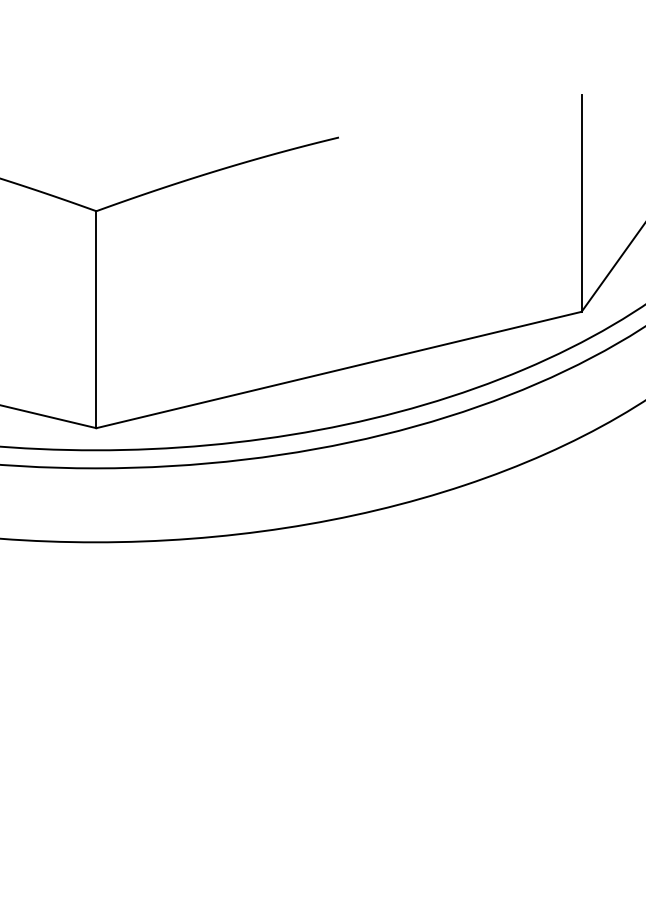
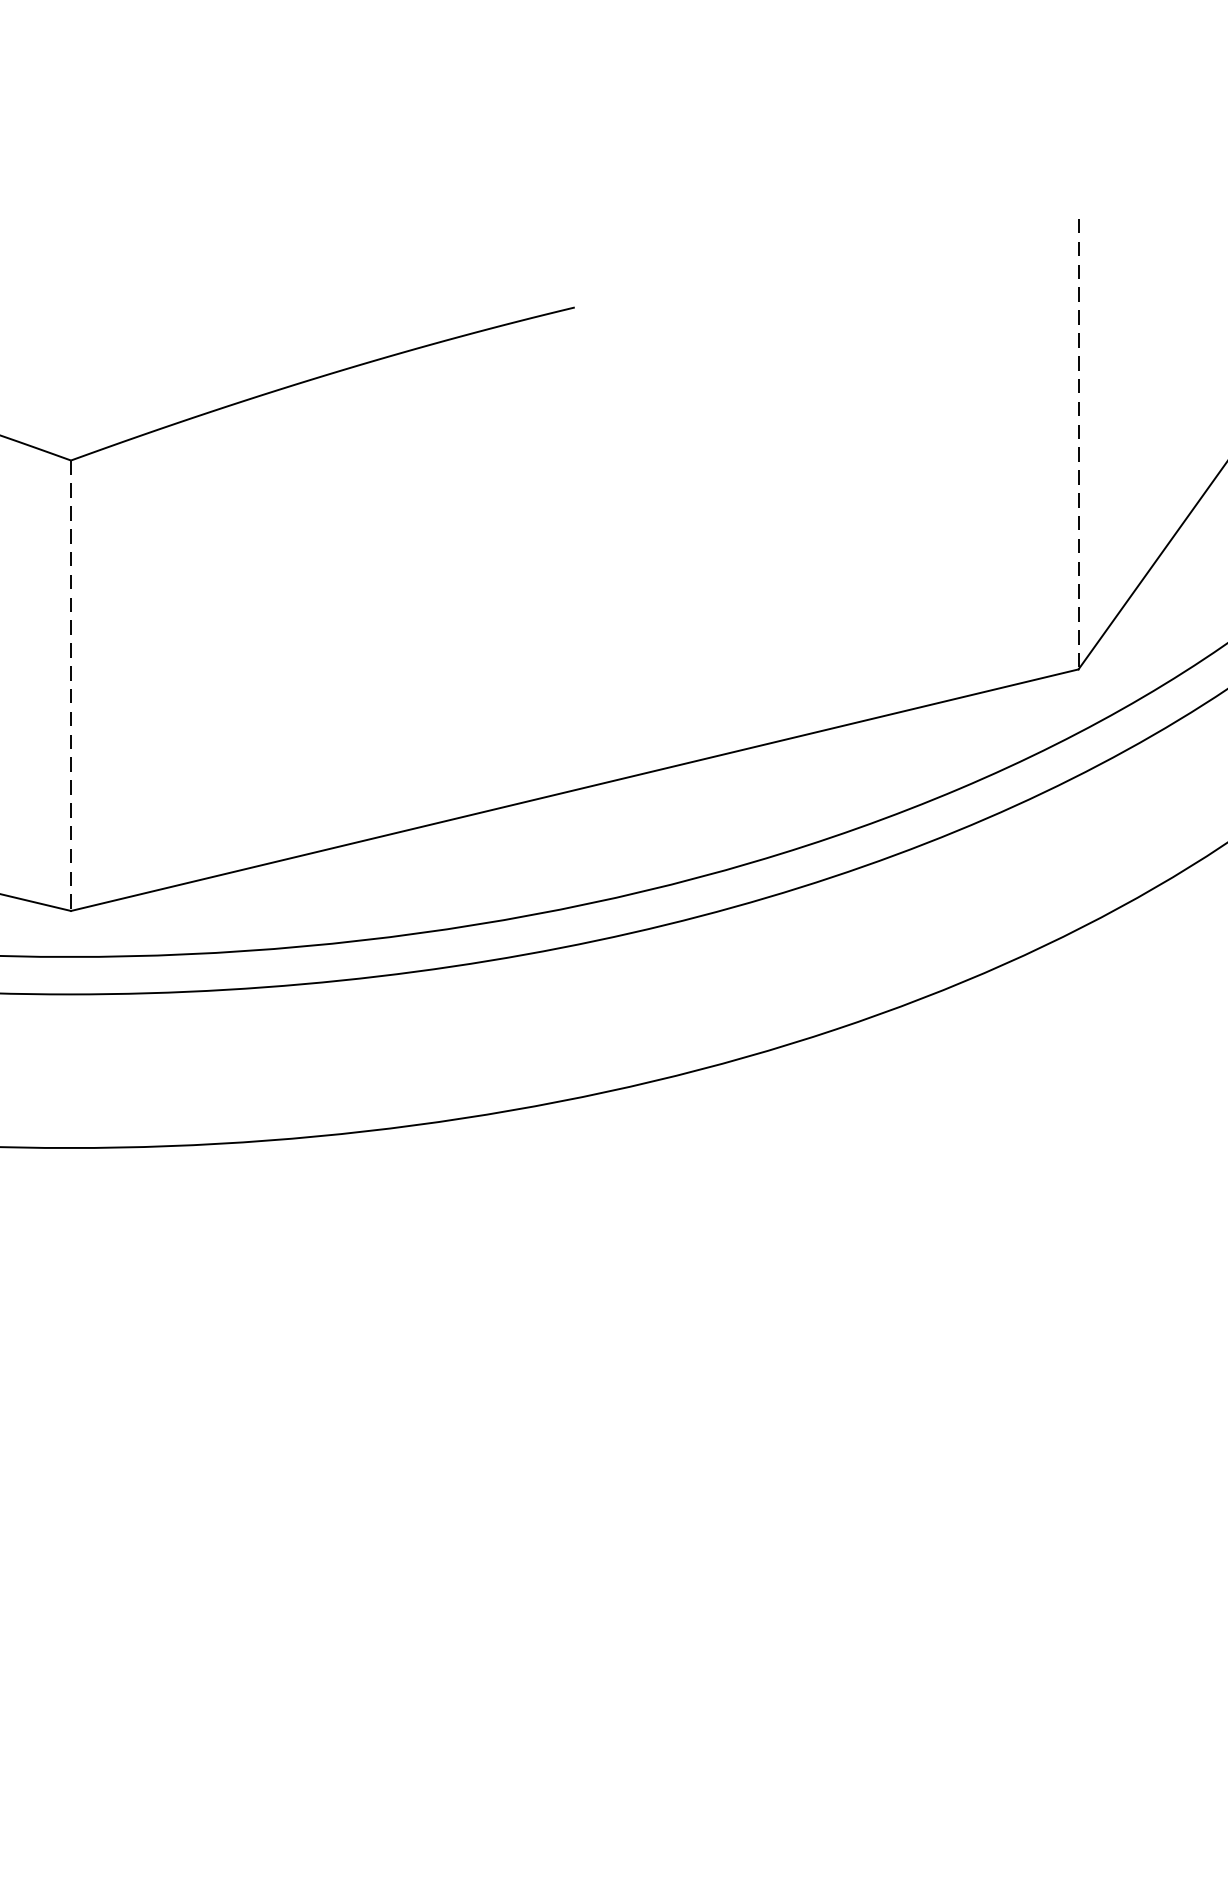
line: (581, 203) -> (1078, 444), solid -> dashed
line: (96, 320) -> (71, 687), solid -> dashed

